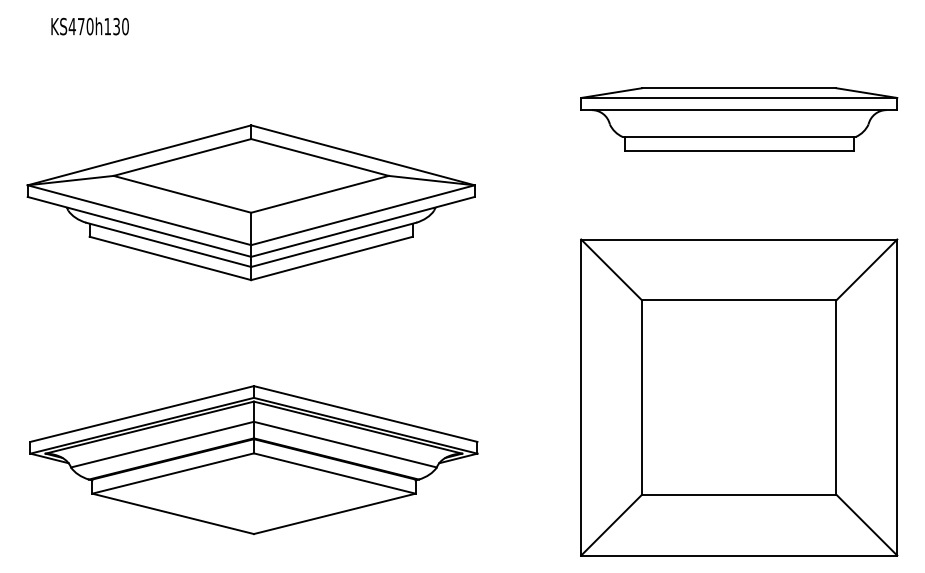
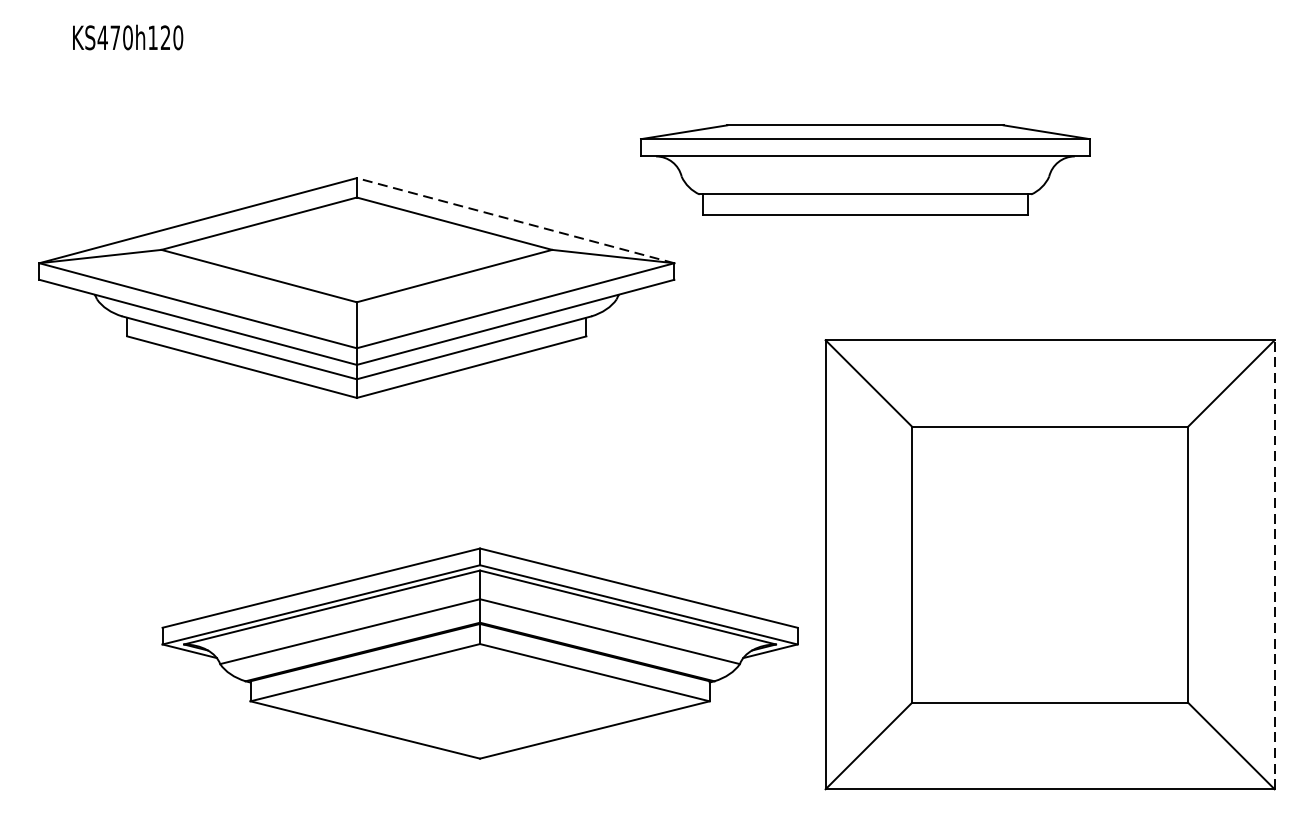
text: (116, 26) -> (165, 37), KS470h130 -> KS470h120
part: (739, 119) -> (865, 169), moved
line: (362, 155) -> (514, 220), solid -> dashed
line: (897, 397) -> (1274, 564), solid -> dashed
part: (253, 459) -> (479, 652), moved

